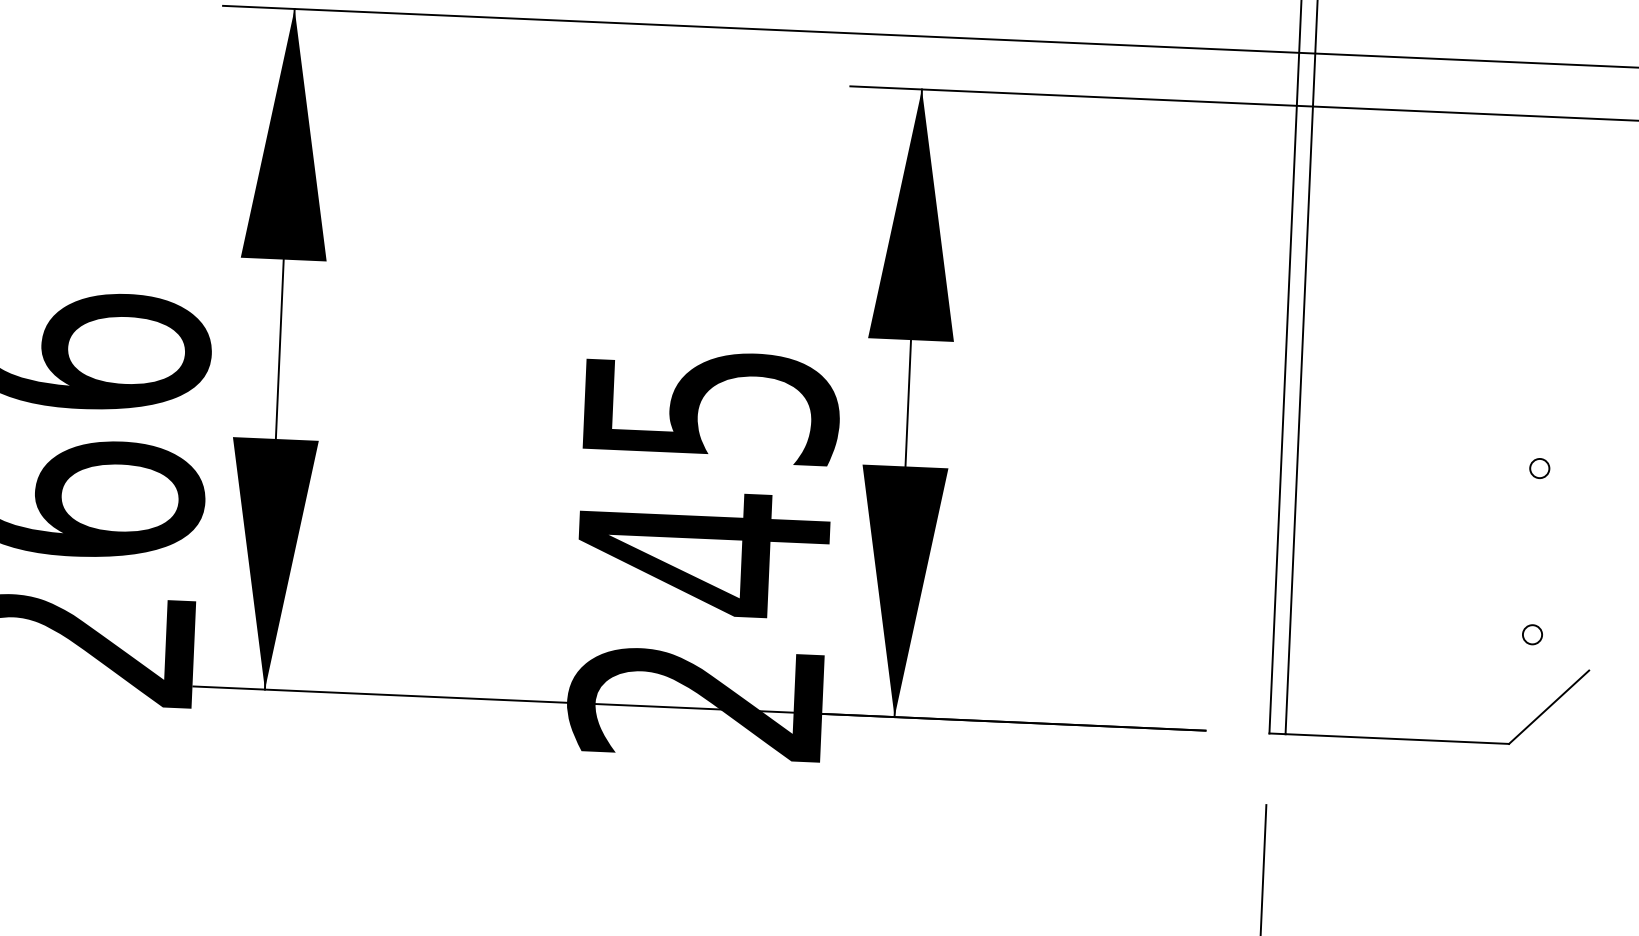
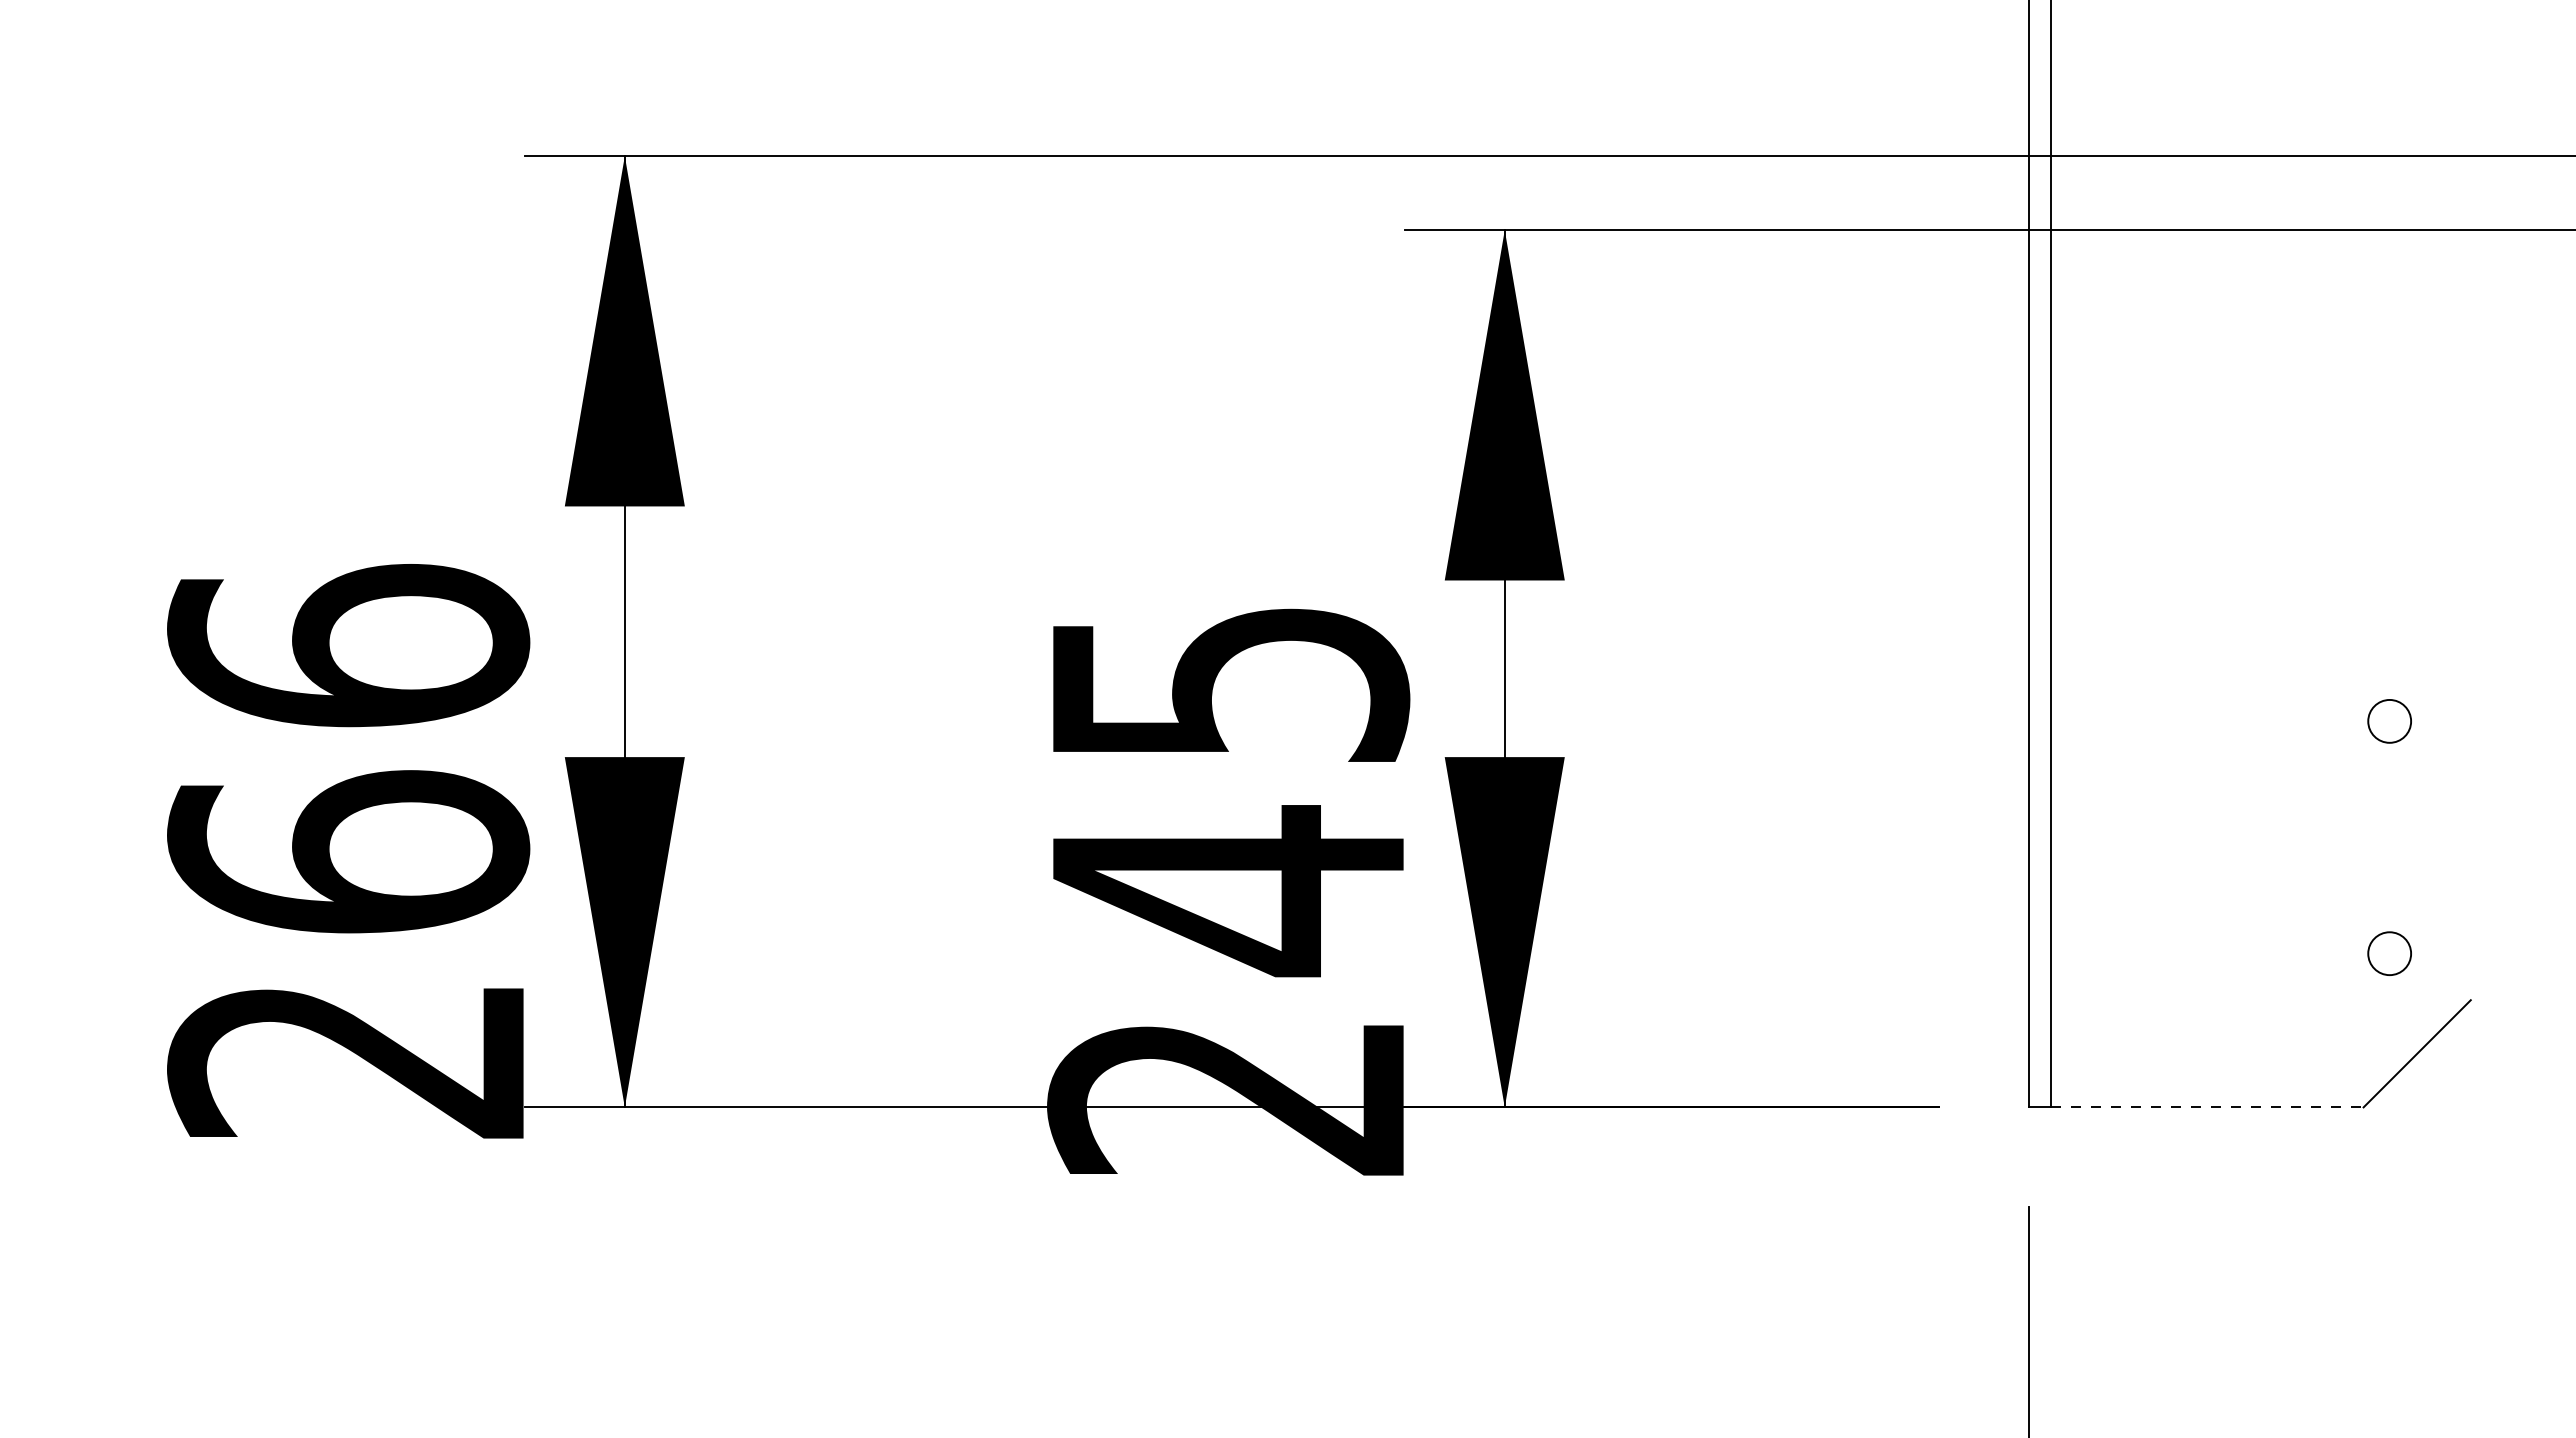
circle: (1539, 468) -> (2389, 721), size x1.6
circle: (1532, 634) -> (2389, 953), size x1.6
line: (1397, 739) -> (2207, 1107), solid -> dashed

